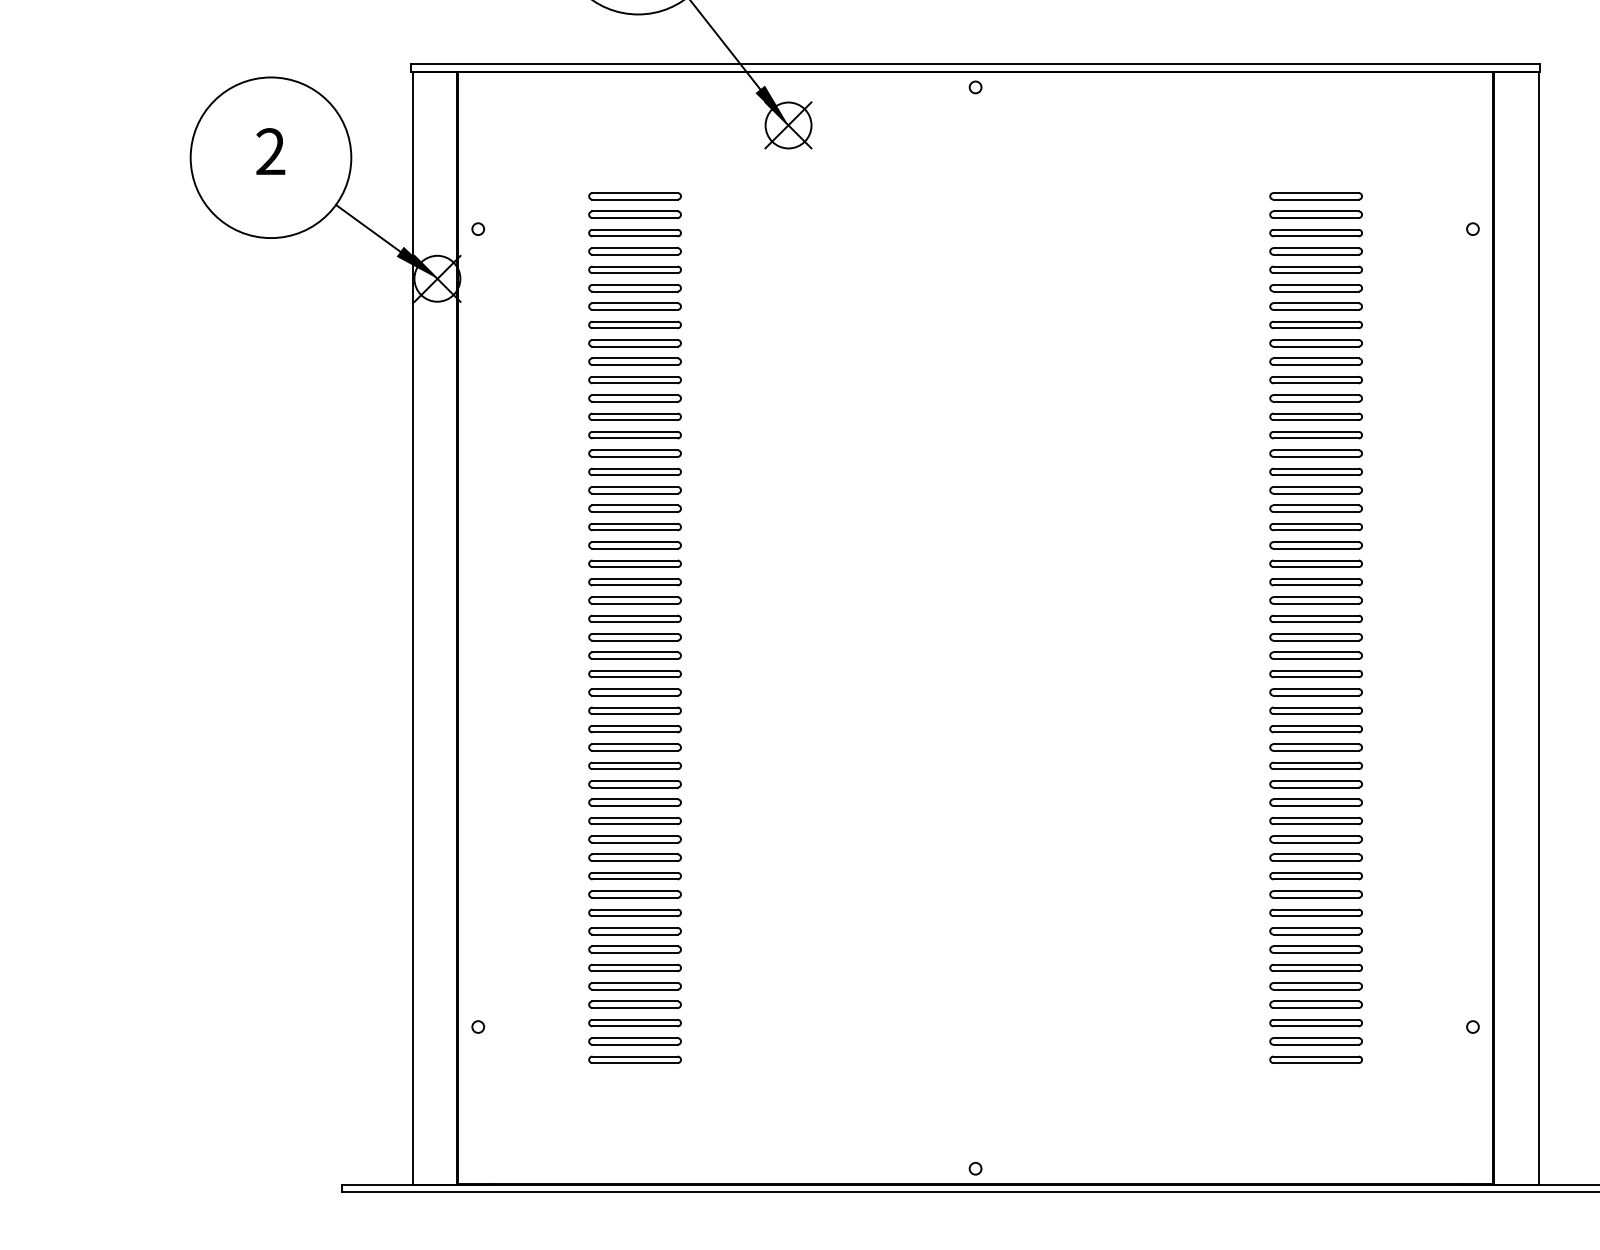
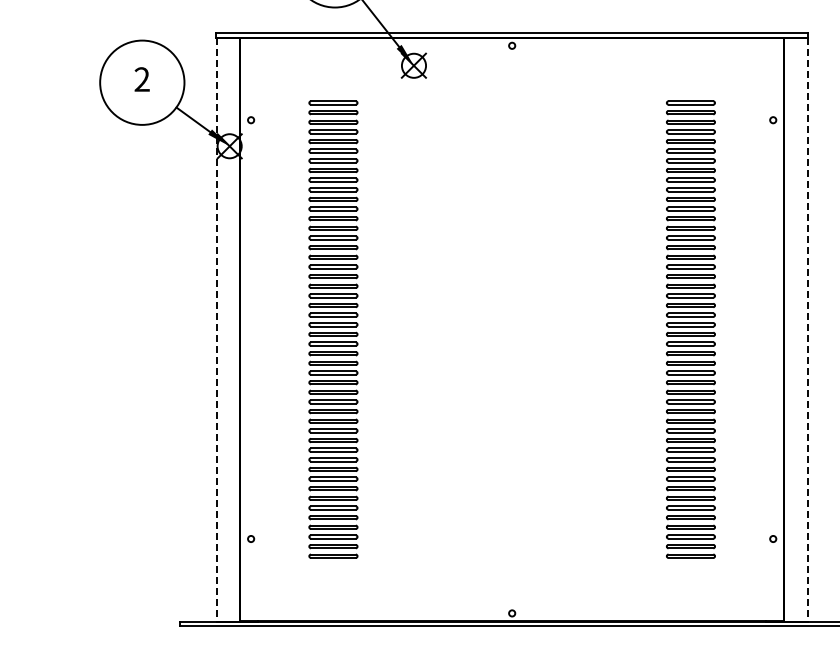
line: (412, 629) -> (216, 330), solid -> dashed
line: (1538, 629) -> (807, 330), solid -> dashed

